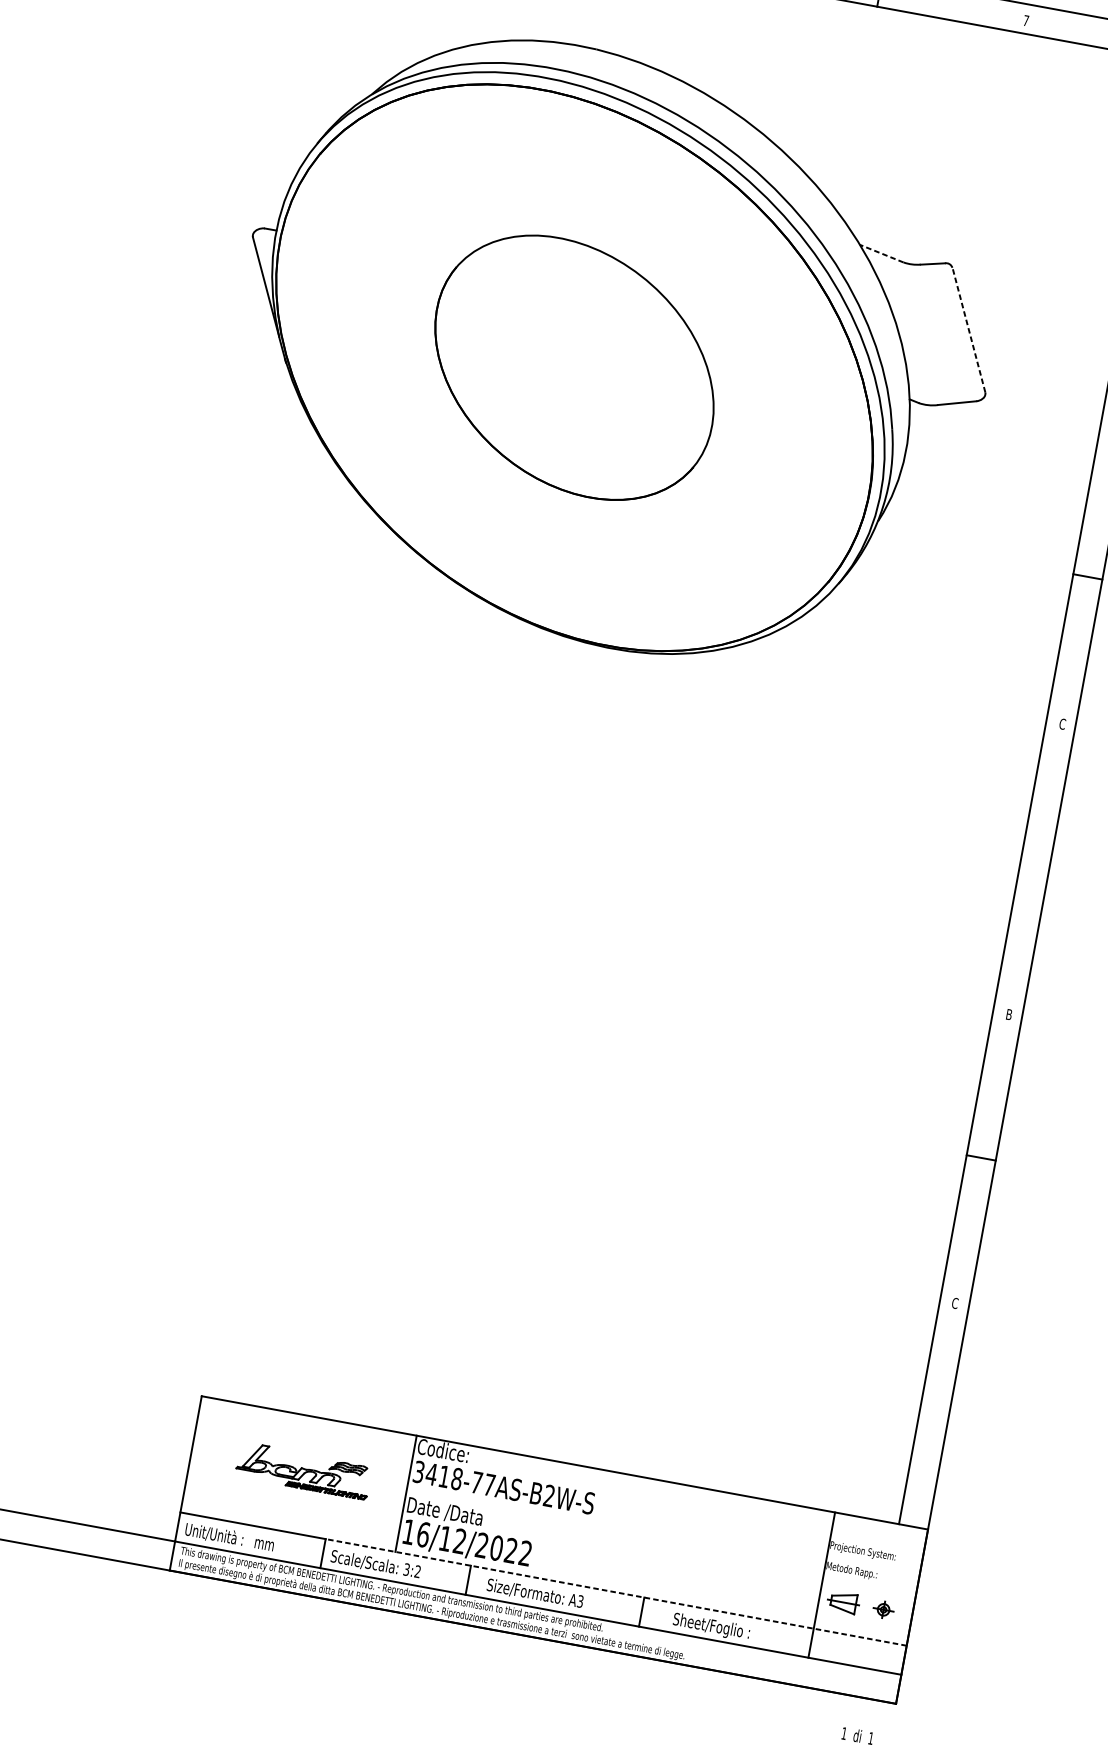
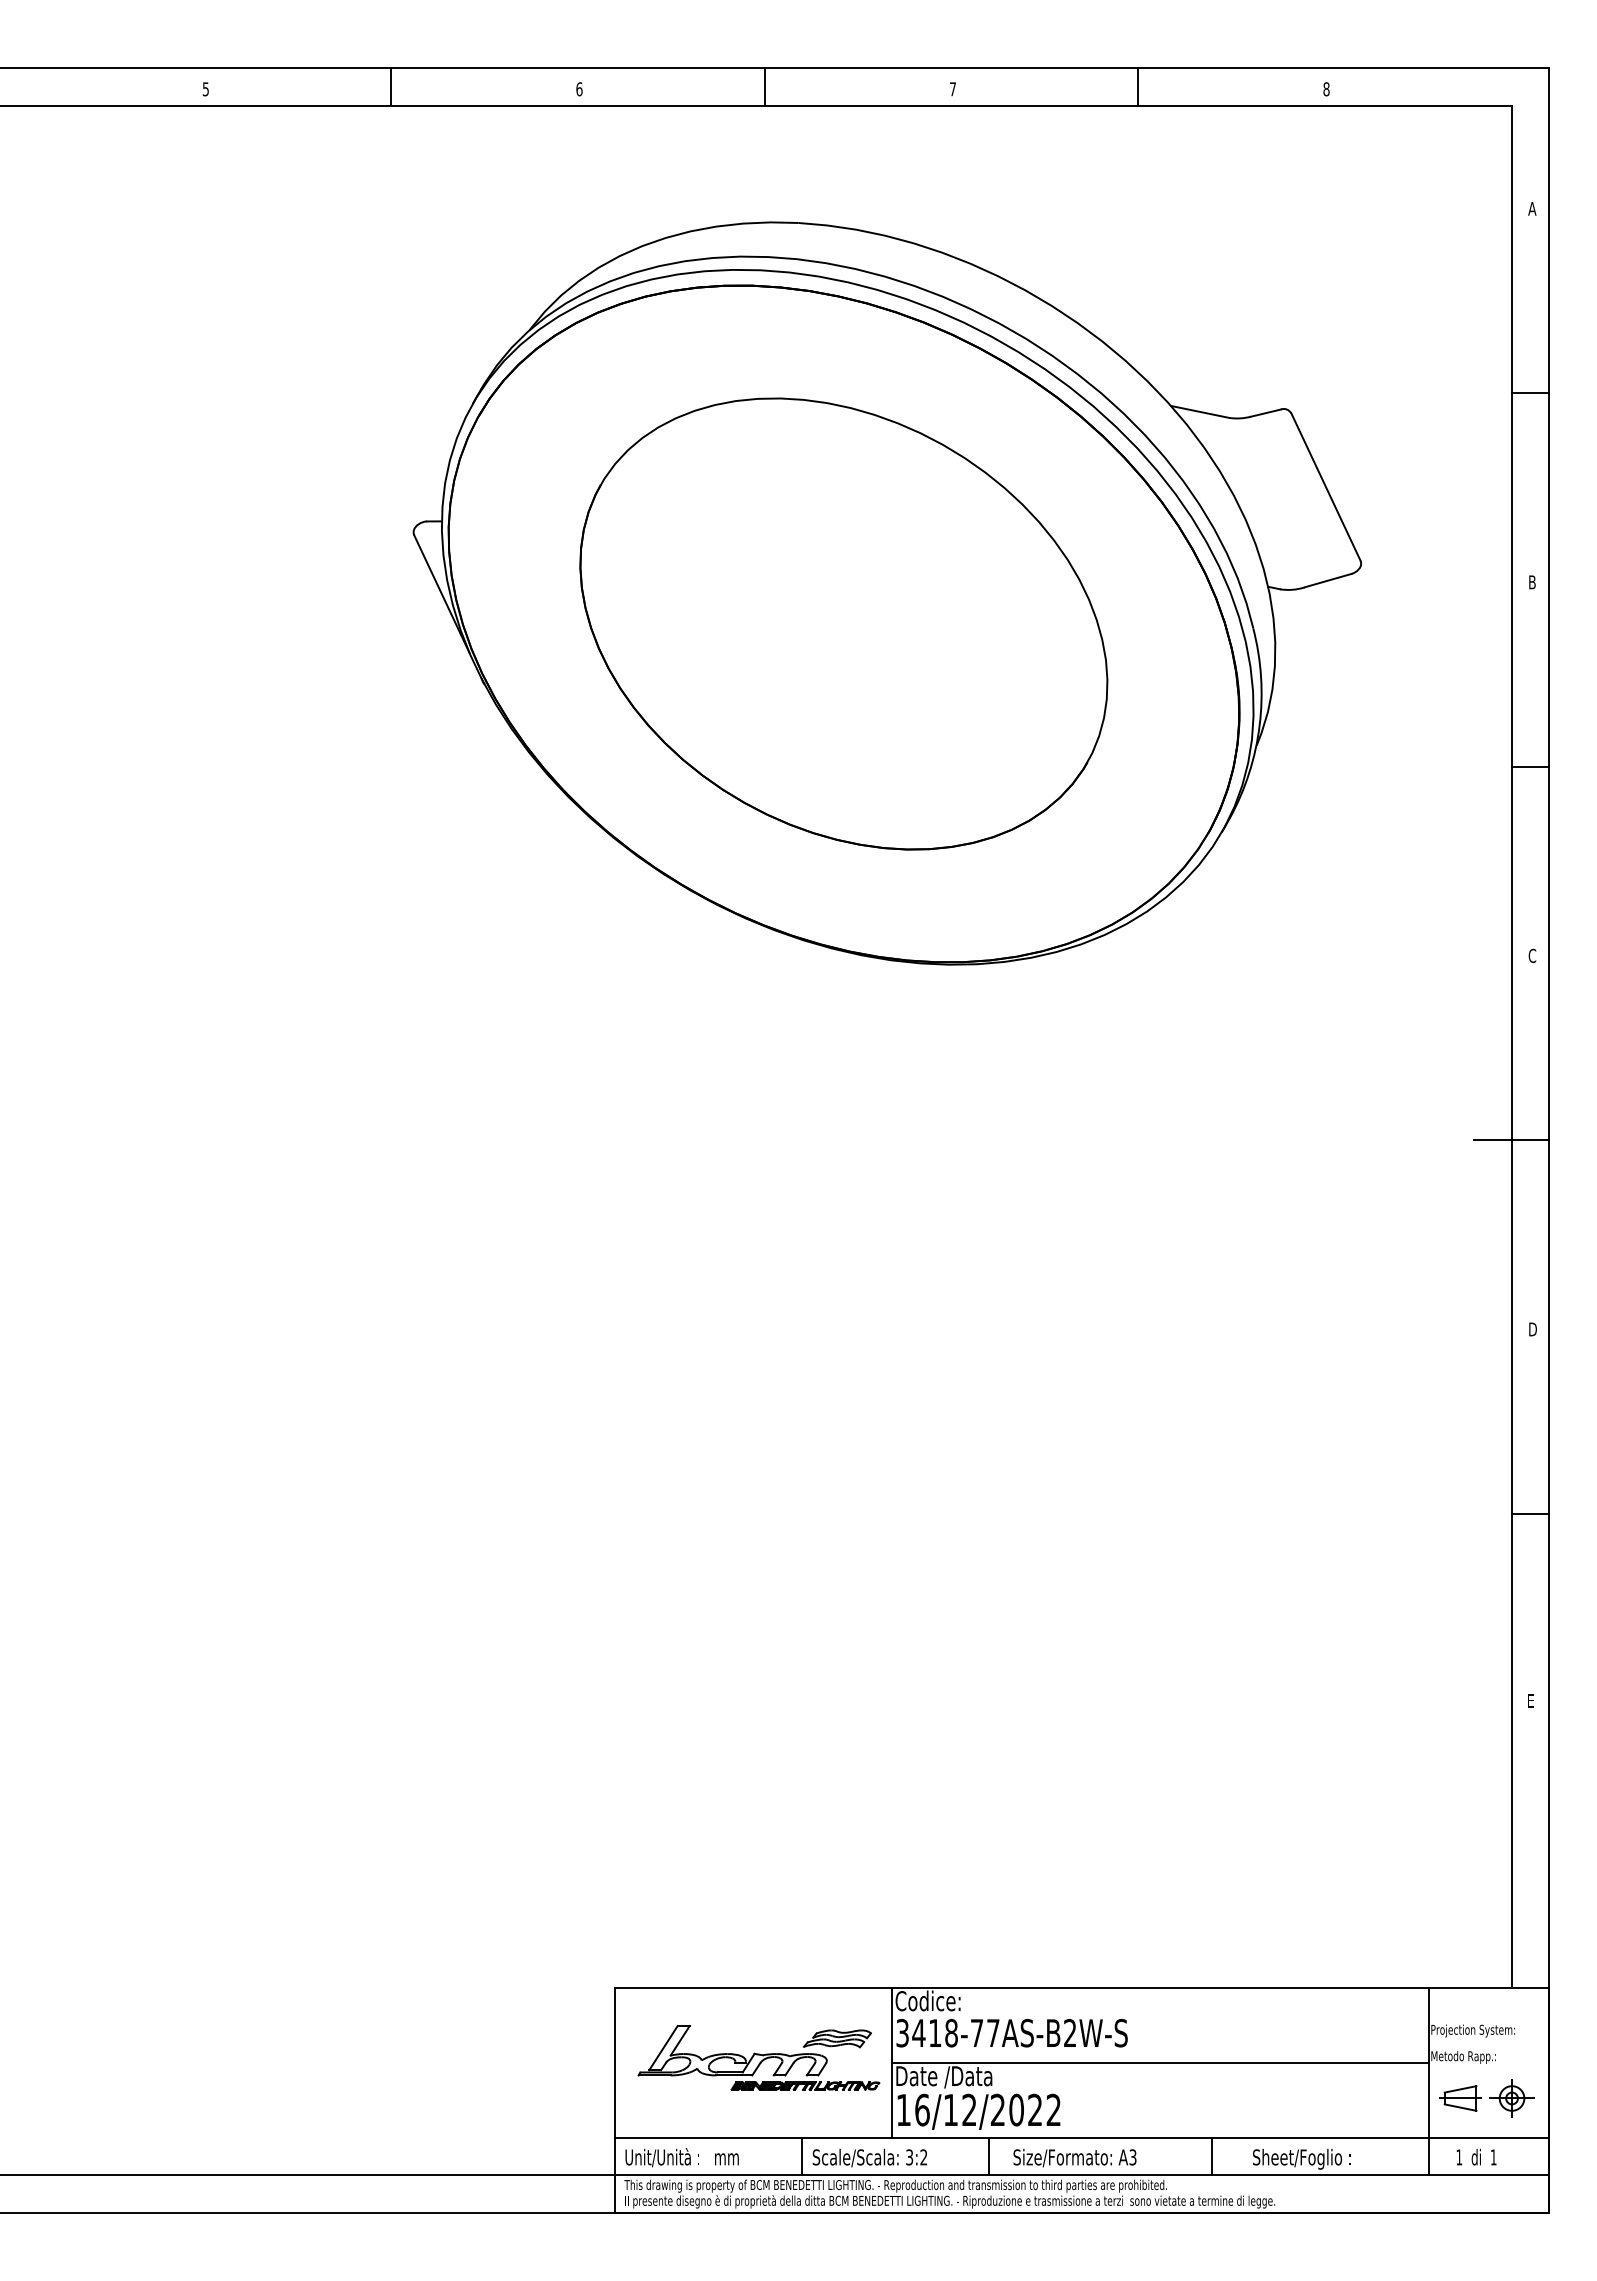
text: (1026, 20) -> (1326, 89), 7 -> 8
line: (882, 253) -> (1200, 411), dashed -> solid
line: (968, 329) -> (1325, 486), dashed -> solid
part: (574, 367) -> (843, 623), size x1.43
line: (1019, 864) -> (1511, 1140), added
text: (1010, 1014) -> (1533, 1329), B -> D
text: (954, 1302) -> (1530, 1700), C -> E
part: (303, 1470) -> (758, 2057), size x1.43
line: (615, 1532) -> (1160, 2063), added
line: (616, 1592) -> (1175, 2137), dashed -> solid
part: (883, 1609) -> (1511, 2098), size x1.67
text: (857, 1735) -> (1476, 2156), moved

